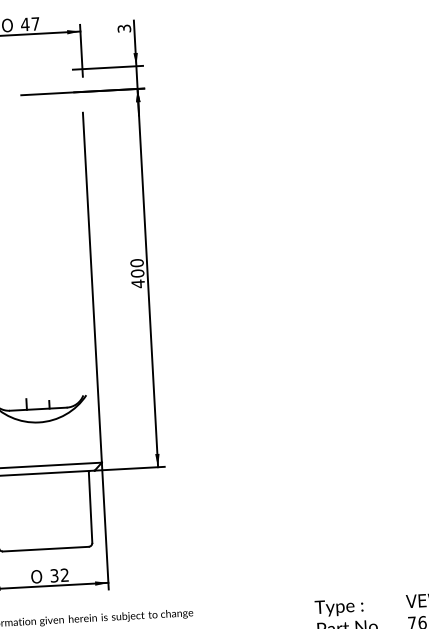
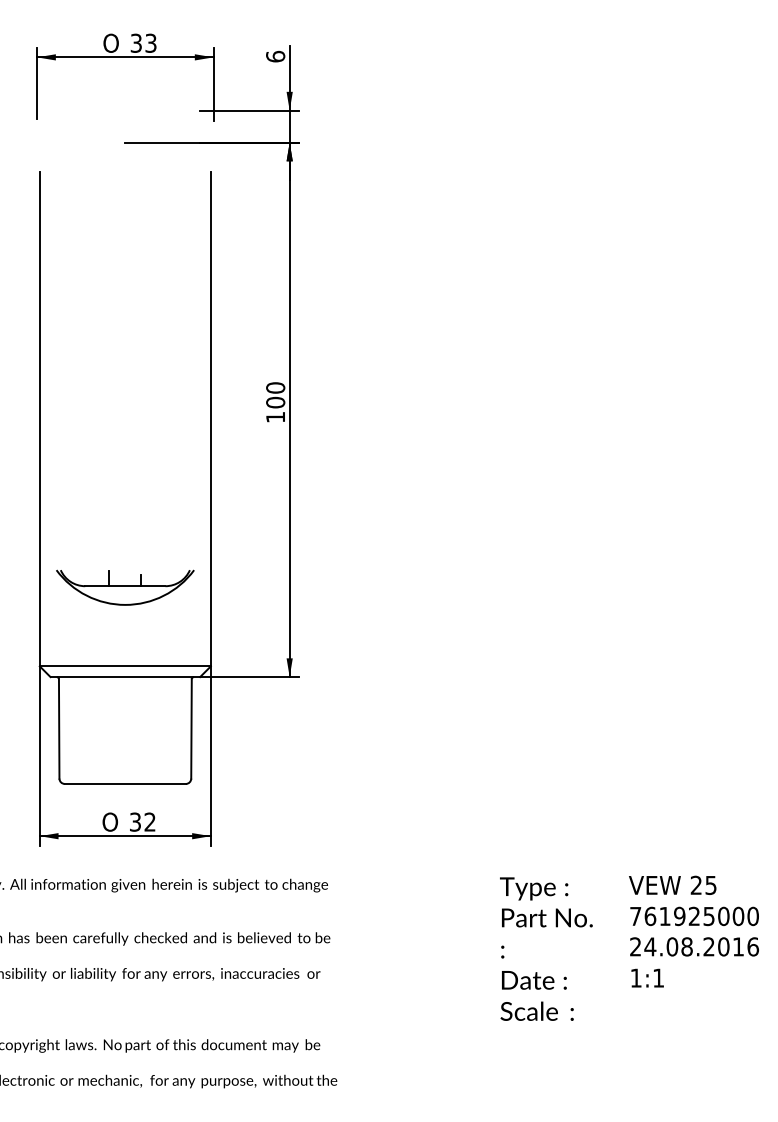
text: (30, 23) -> (143, 42), 47 -> 33
text: (124, 28) -> (275, 56), 3 -> 6
text: (138, 284) -> (275, 417), 400 -> 100

